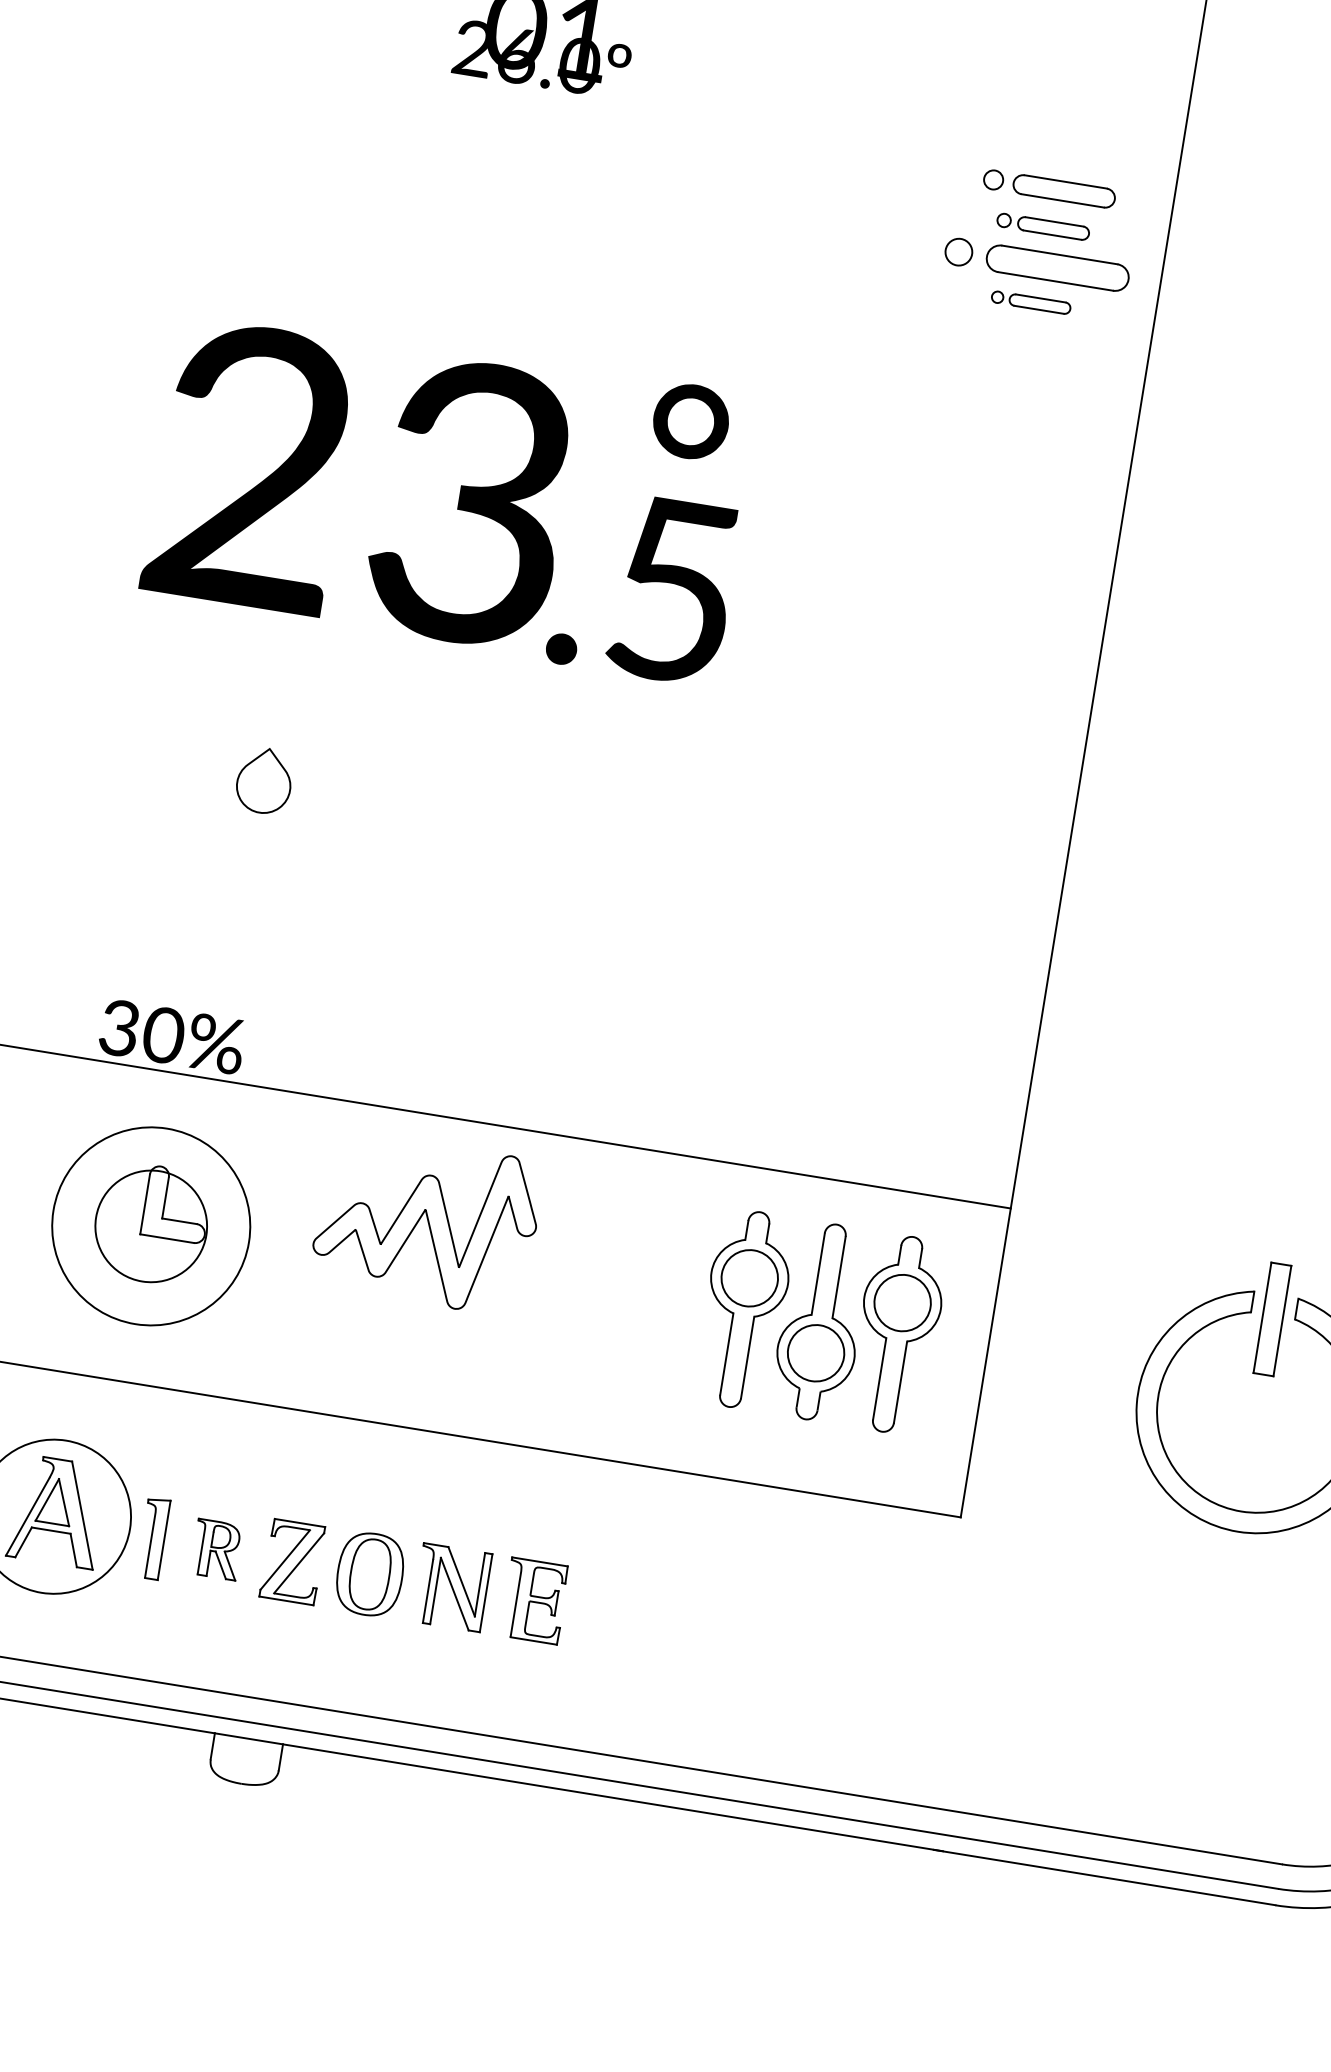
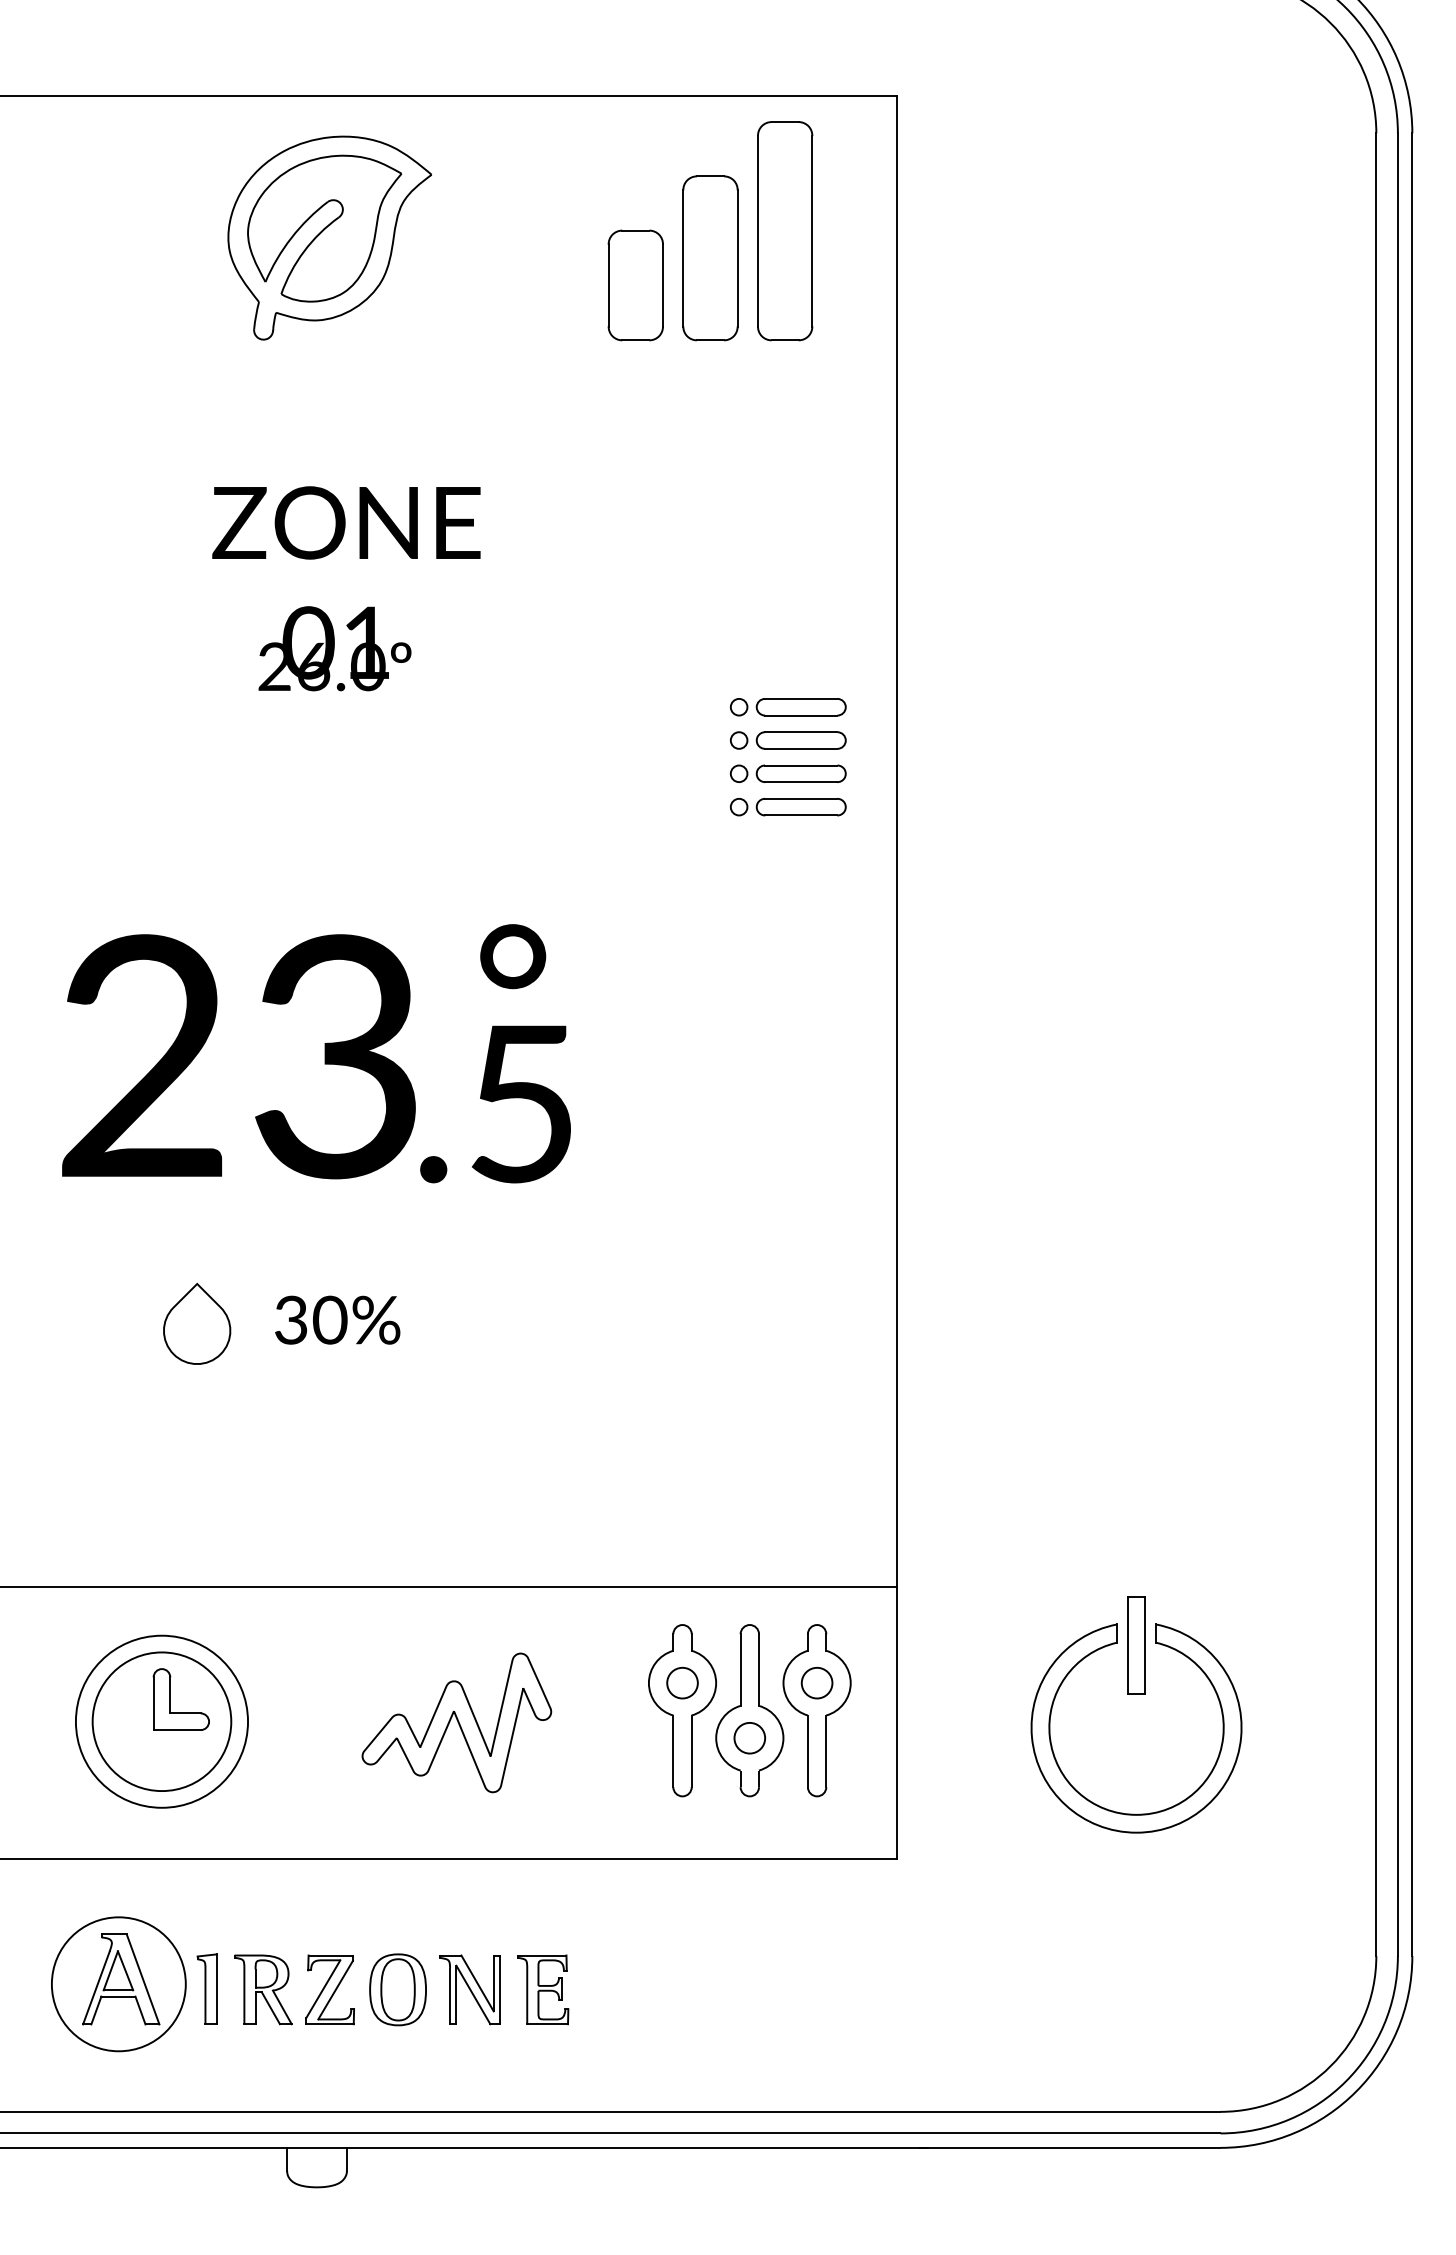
part: (1042, 226) -> (787, 740), size x1.43
part: (1037, 264) -> (788, 773), size x0.71
part: (1031, 302) -> (788, 807), size x1.67
part: (264, 780) -> (197, 1323), size x1.43
text: (172, 1035) -> (337, 1319), moved
part: (426, 1222) -> (456, 1722), moved
circle: (150, 1226) -> (161, 1721), size x1.43
circle: (749, 1277) -> (682, 1682), size x0.62
circle: (902, 1302) -> (816, 1682), size x0.62
circle: (815, 1352) -> (749, 1737), size x0.62
part: (217, 1549) -> (263, 1989), size x1.43

